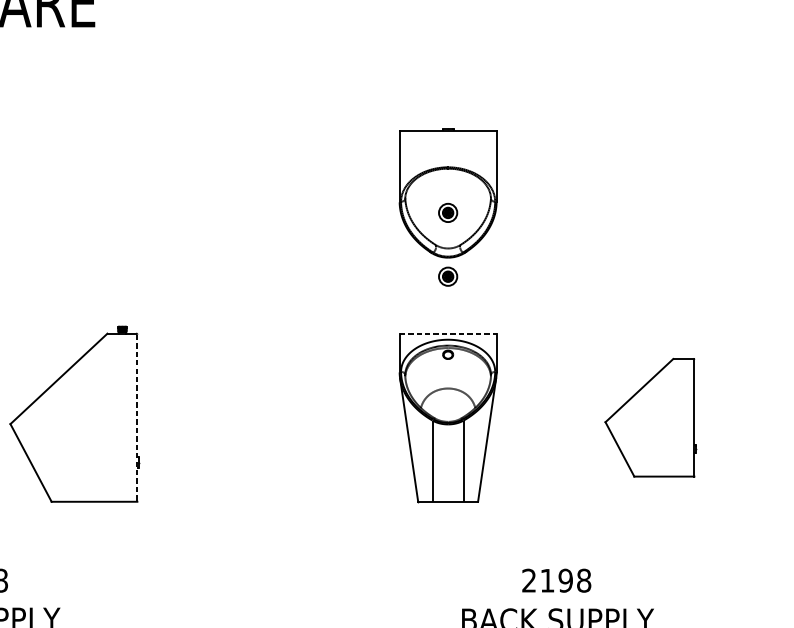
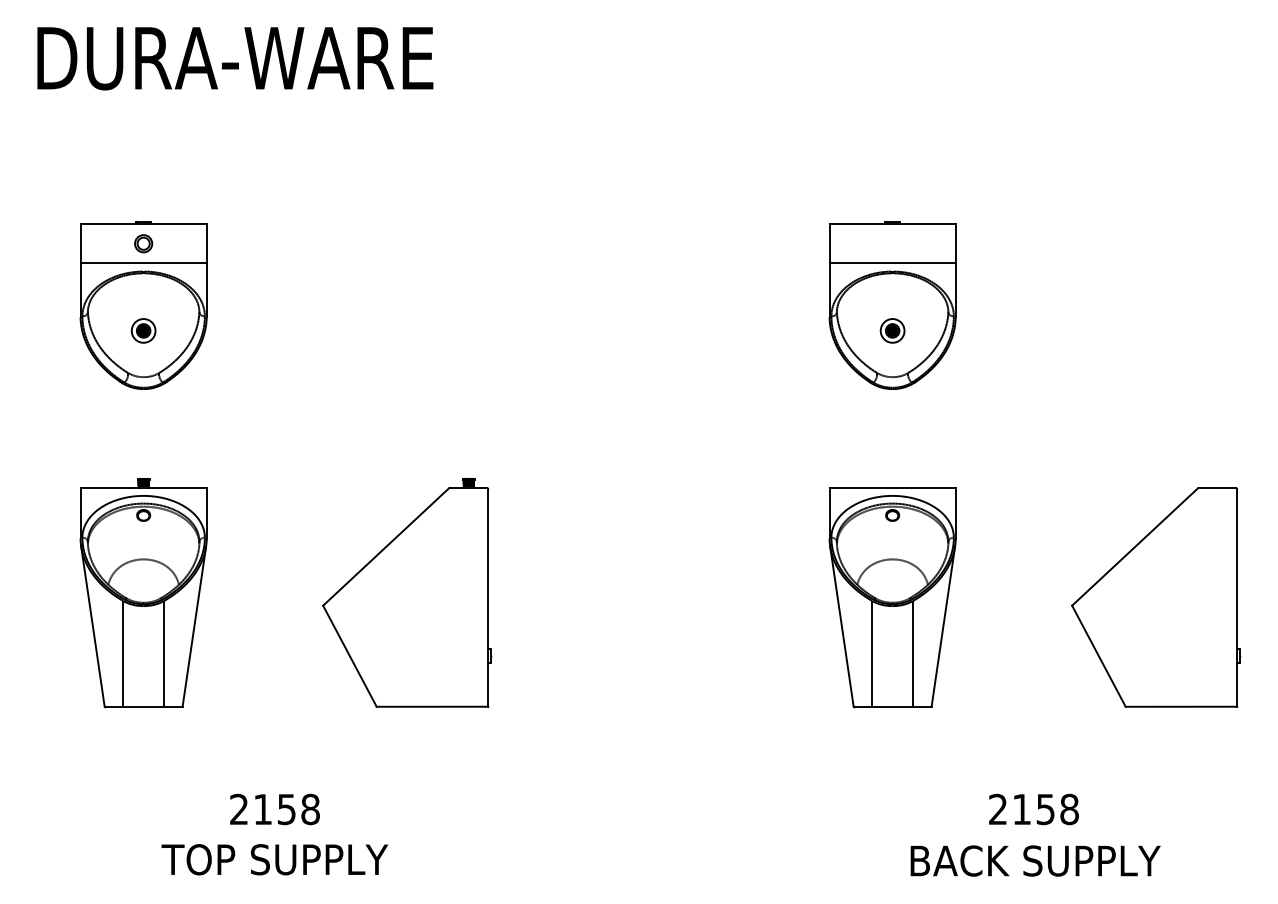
line: (448, 161) -> (892, 263), added
part: (448, 276) -> (892, 413), removed
line: (448, 333) -> (893, 487), dashed -> solid
part: (650, 417) -> (1156, 597), size x1.43
line: (137, 418) -> (488, 598), dashed -> solid
text: (565, 579) -> (1045, 808), 2198 -> 2158

